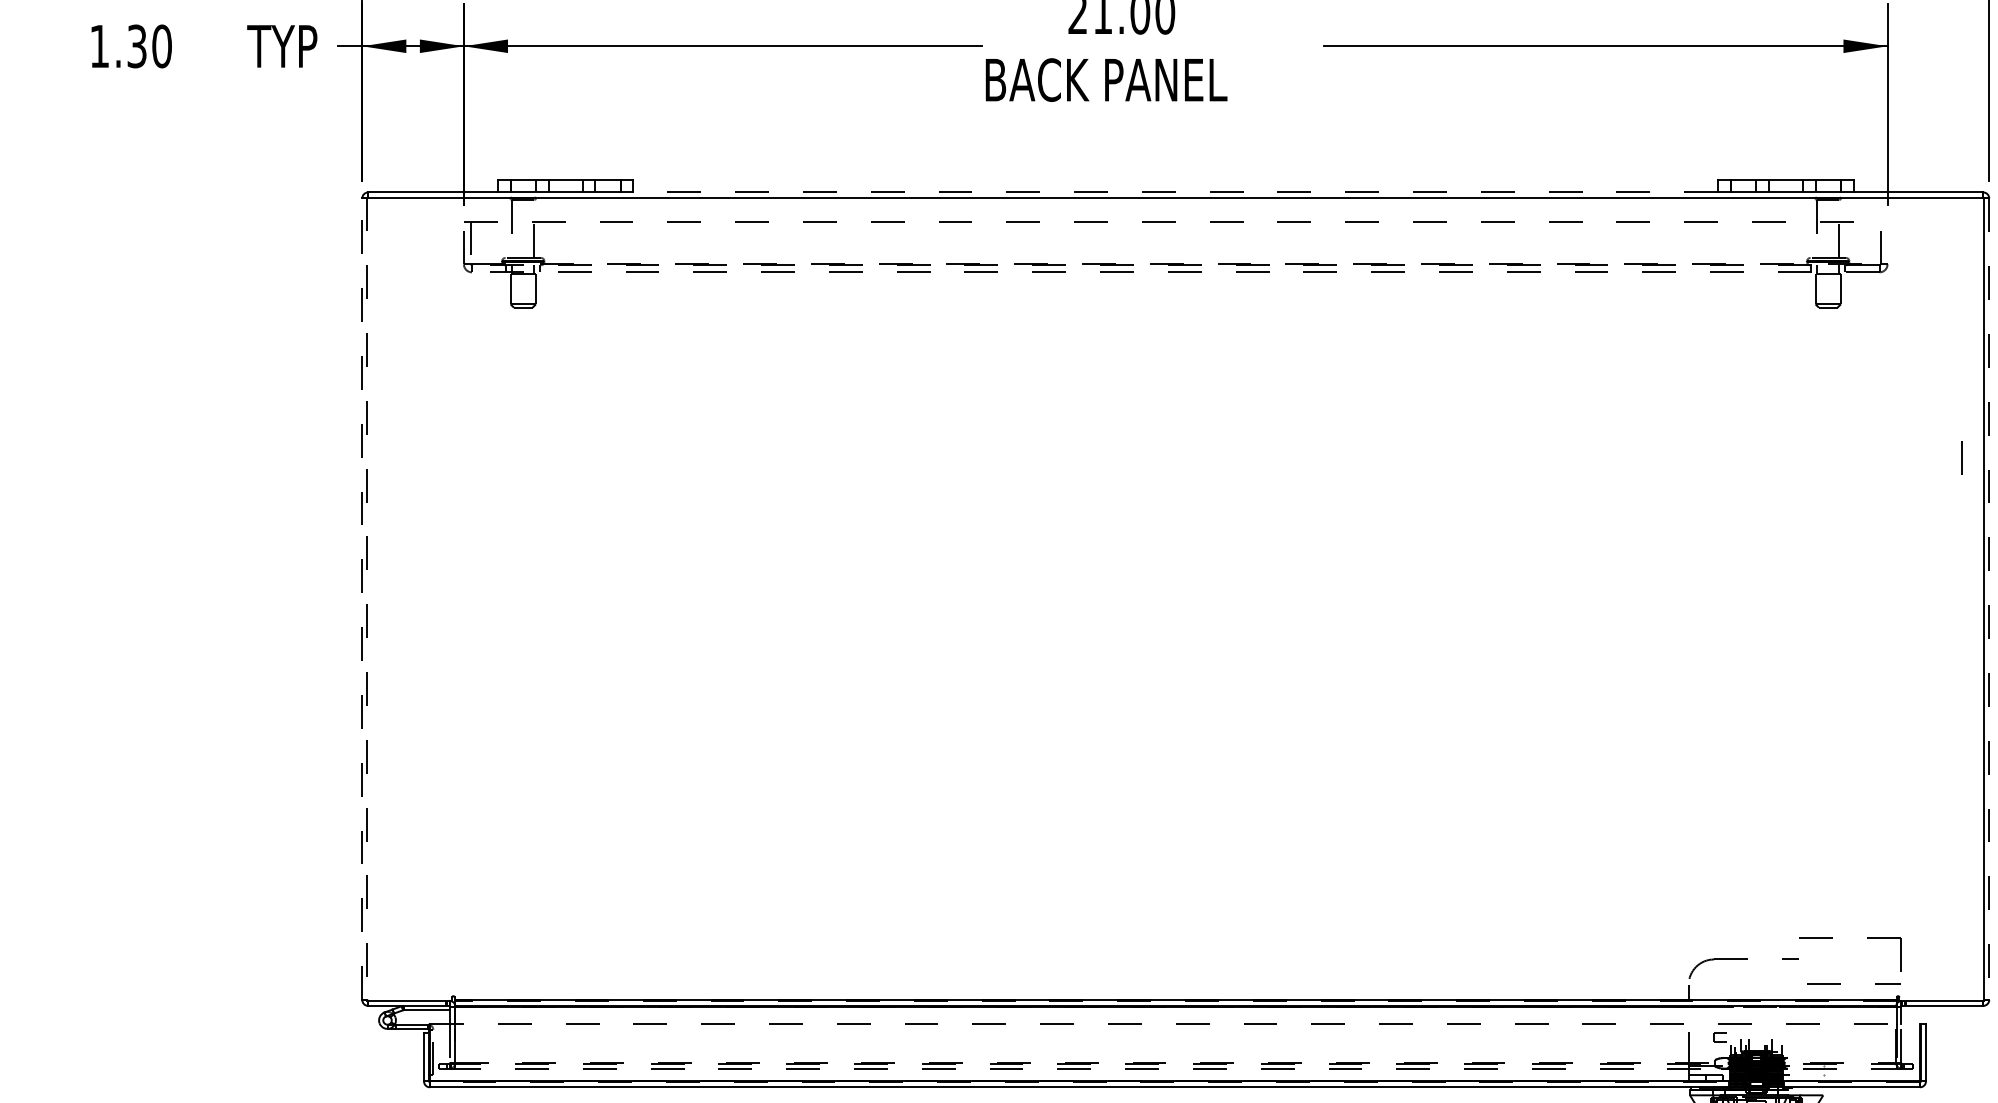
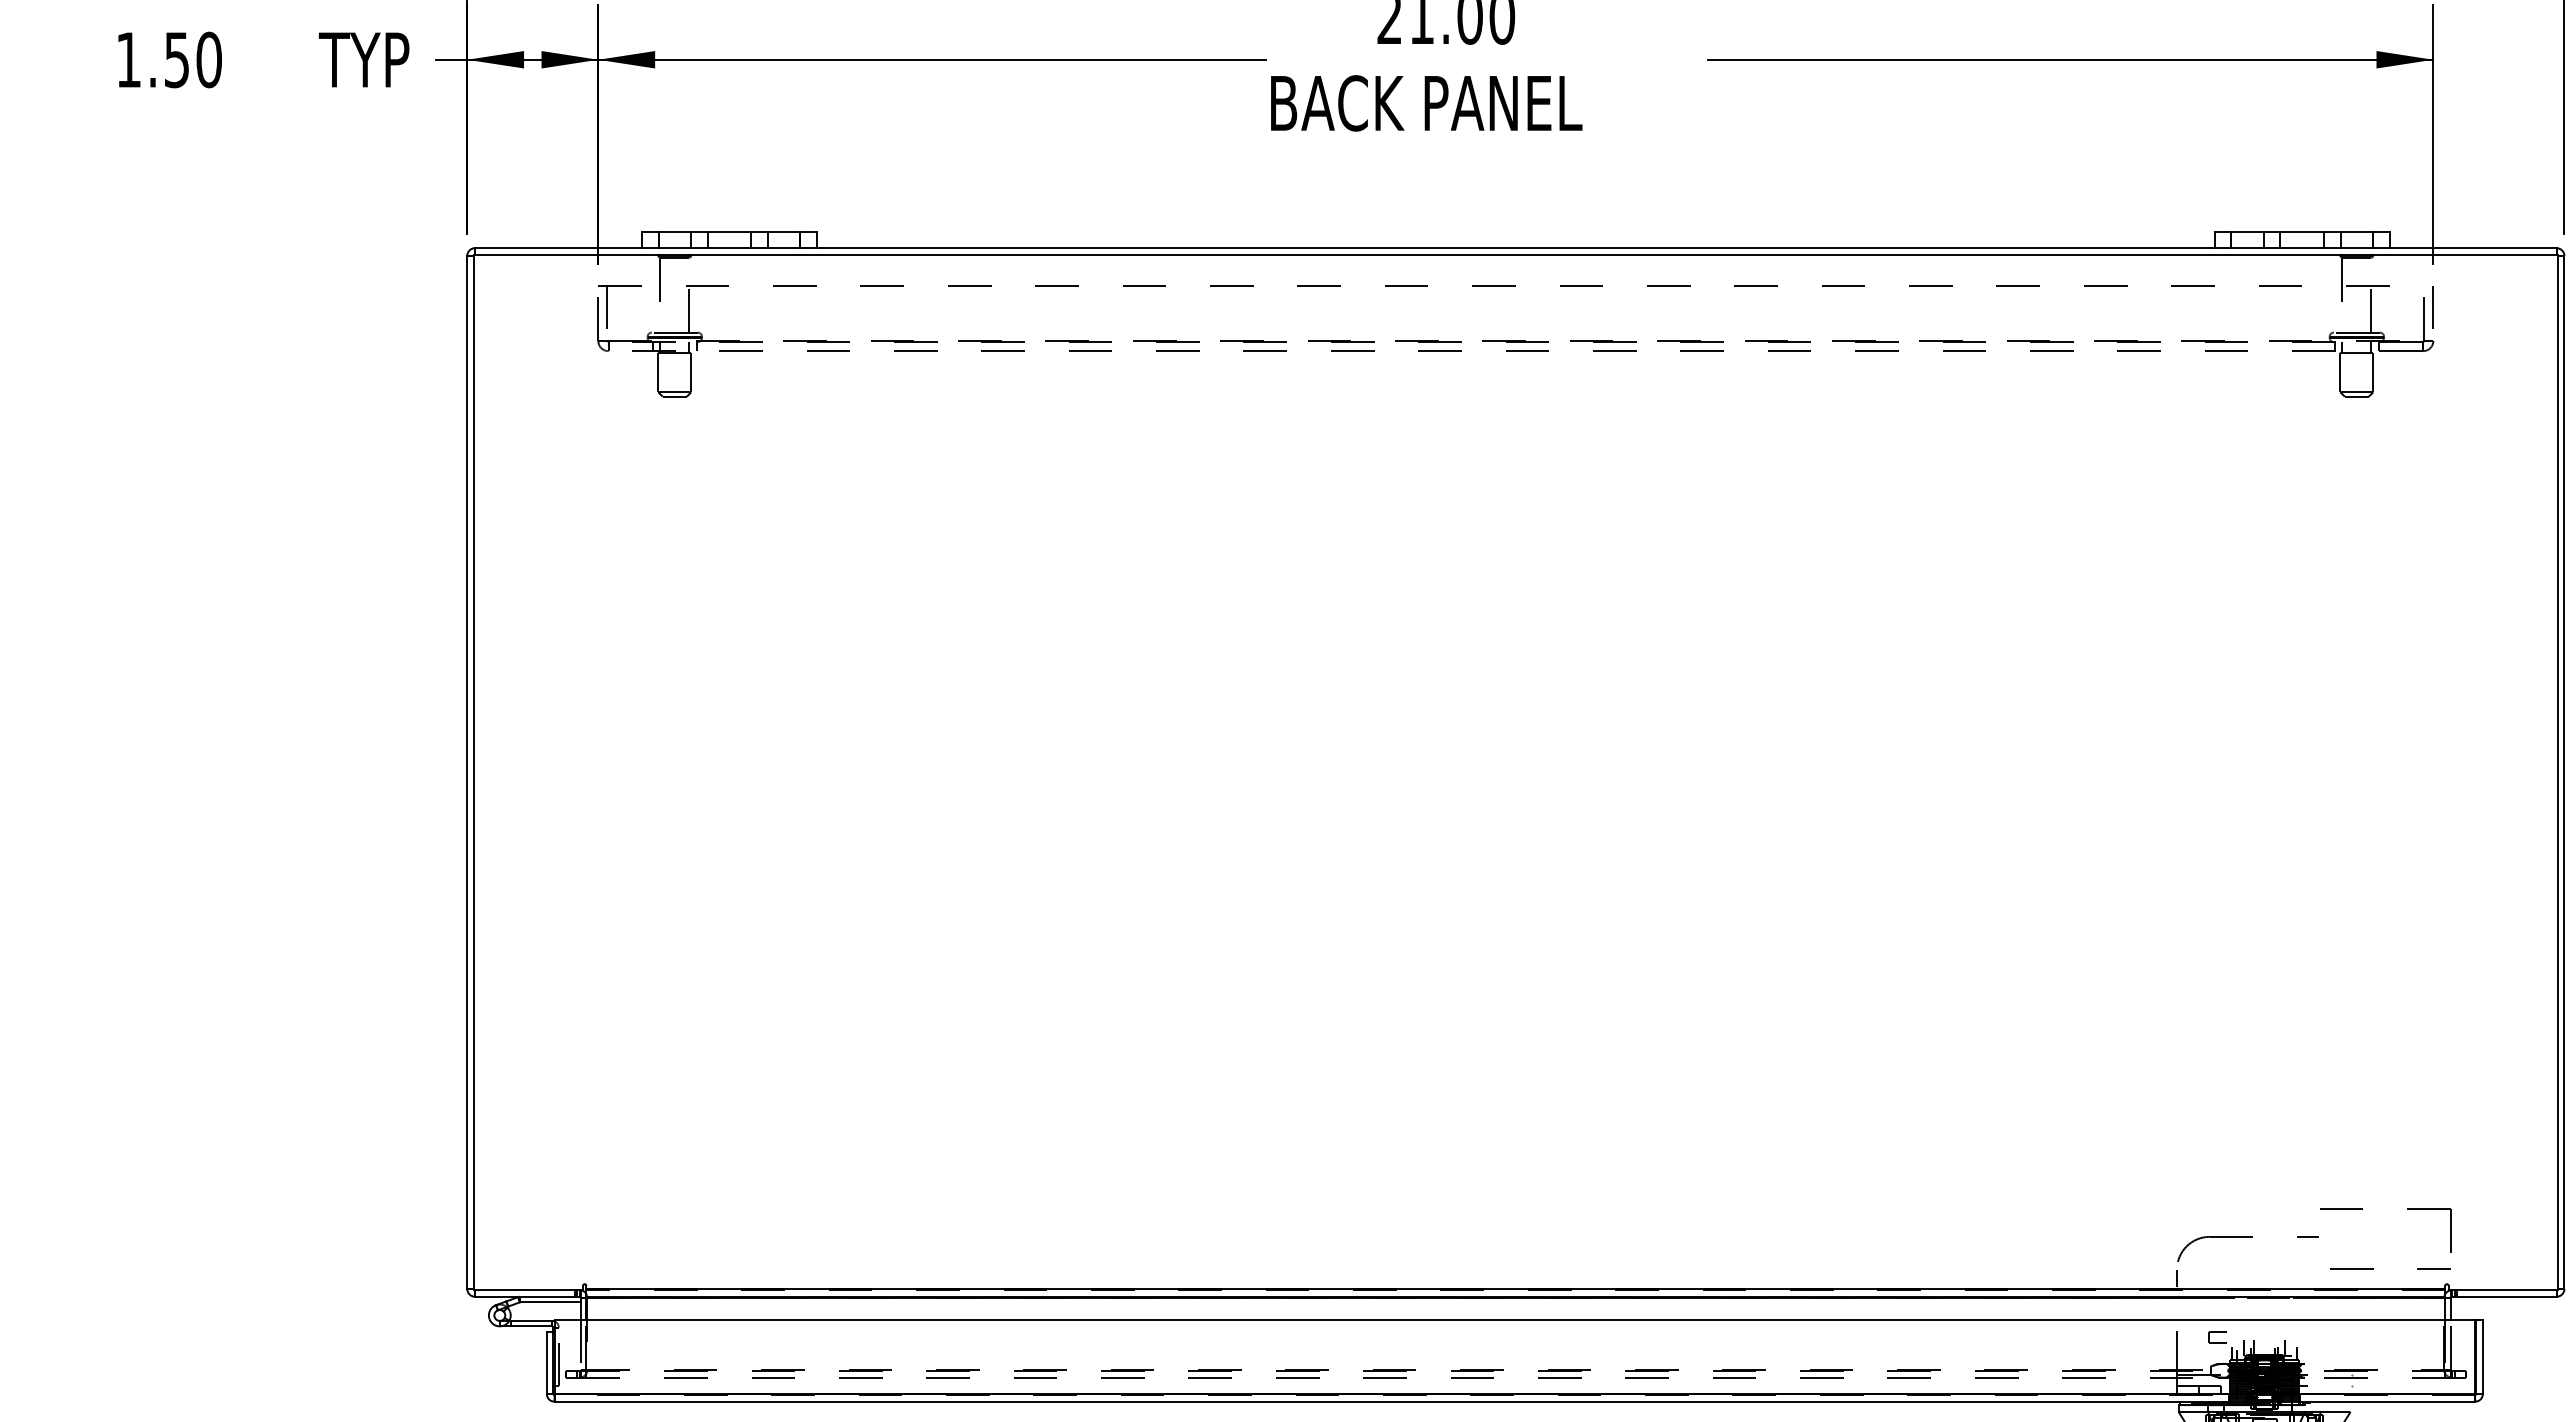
text: (137, 46) -> (177, 59), 1.30 -> 1.50
line: (1175, 192) -> (1515, 248), dashed -> solid
line: (1961, 458) -> (2432, 307), moved
line: (362, 599) -> (467, 772), dashed -> solid
line: (367, 599) -> (473, 772), dashed -> solid
line: (1989, 599) -> (2564, 772), dashed -> solid
line: (1175, 1023) -> (1515, 1319), dashed -> solid

